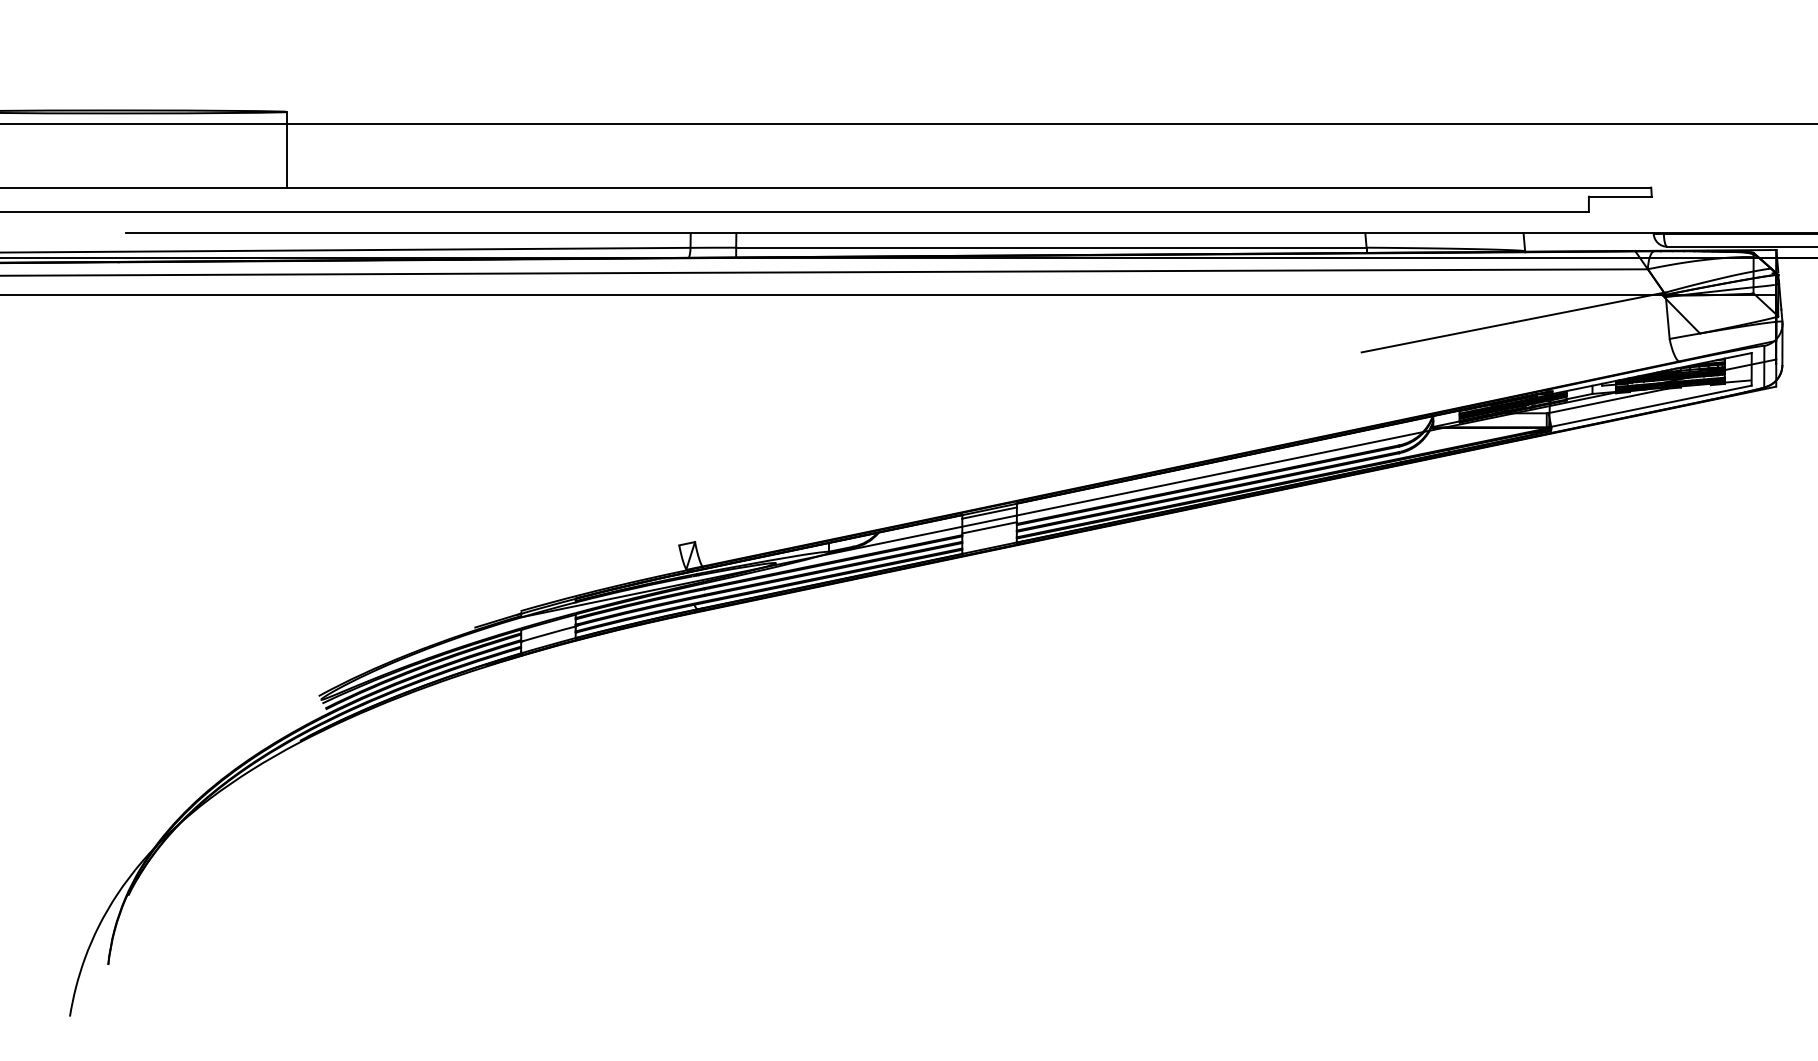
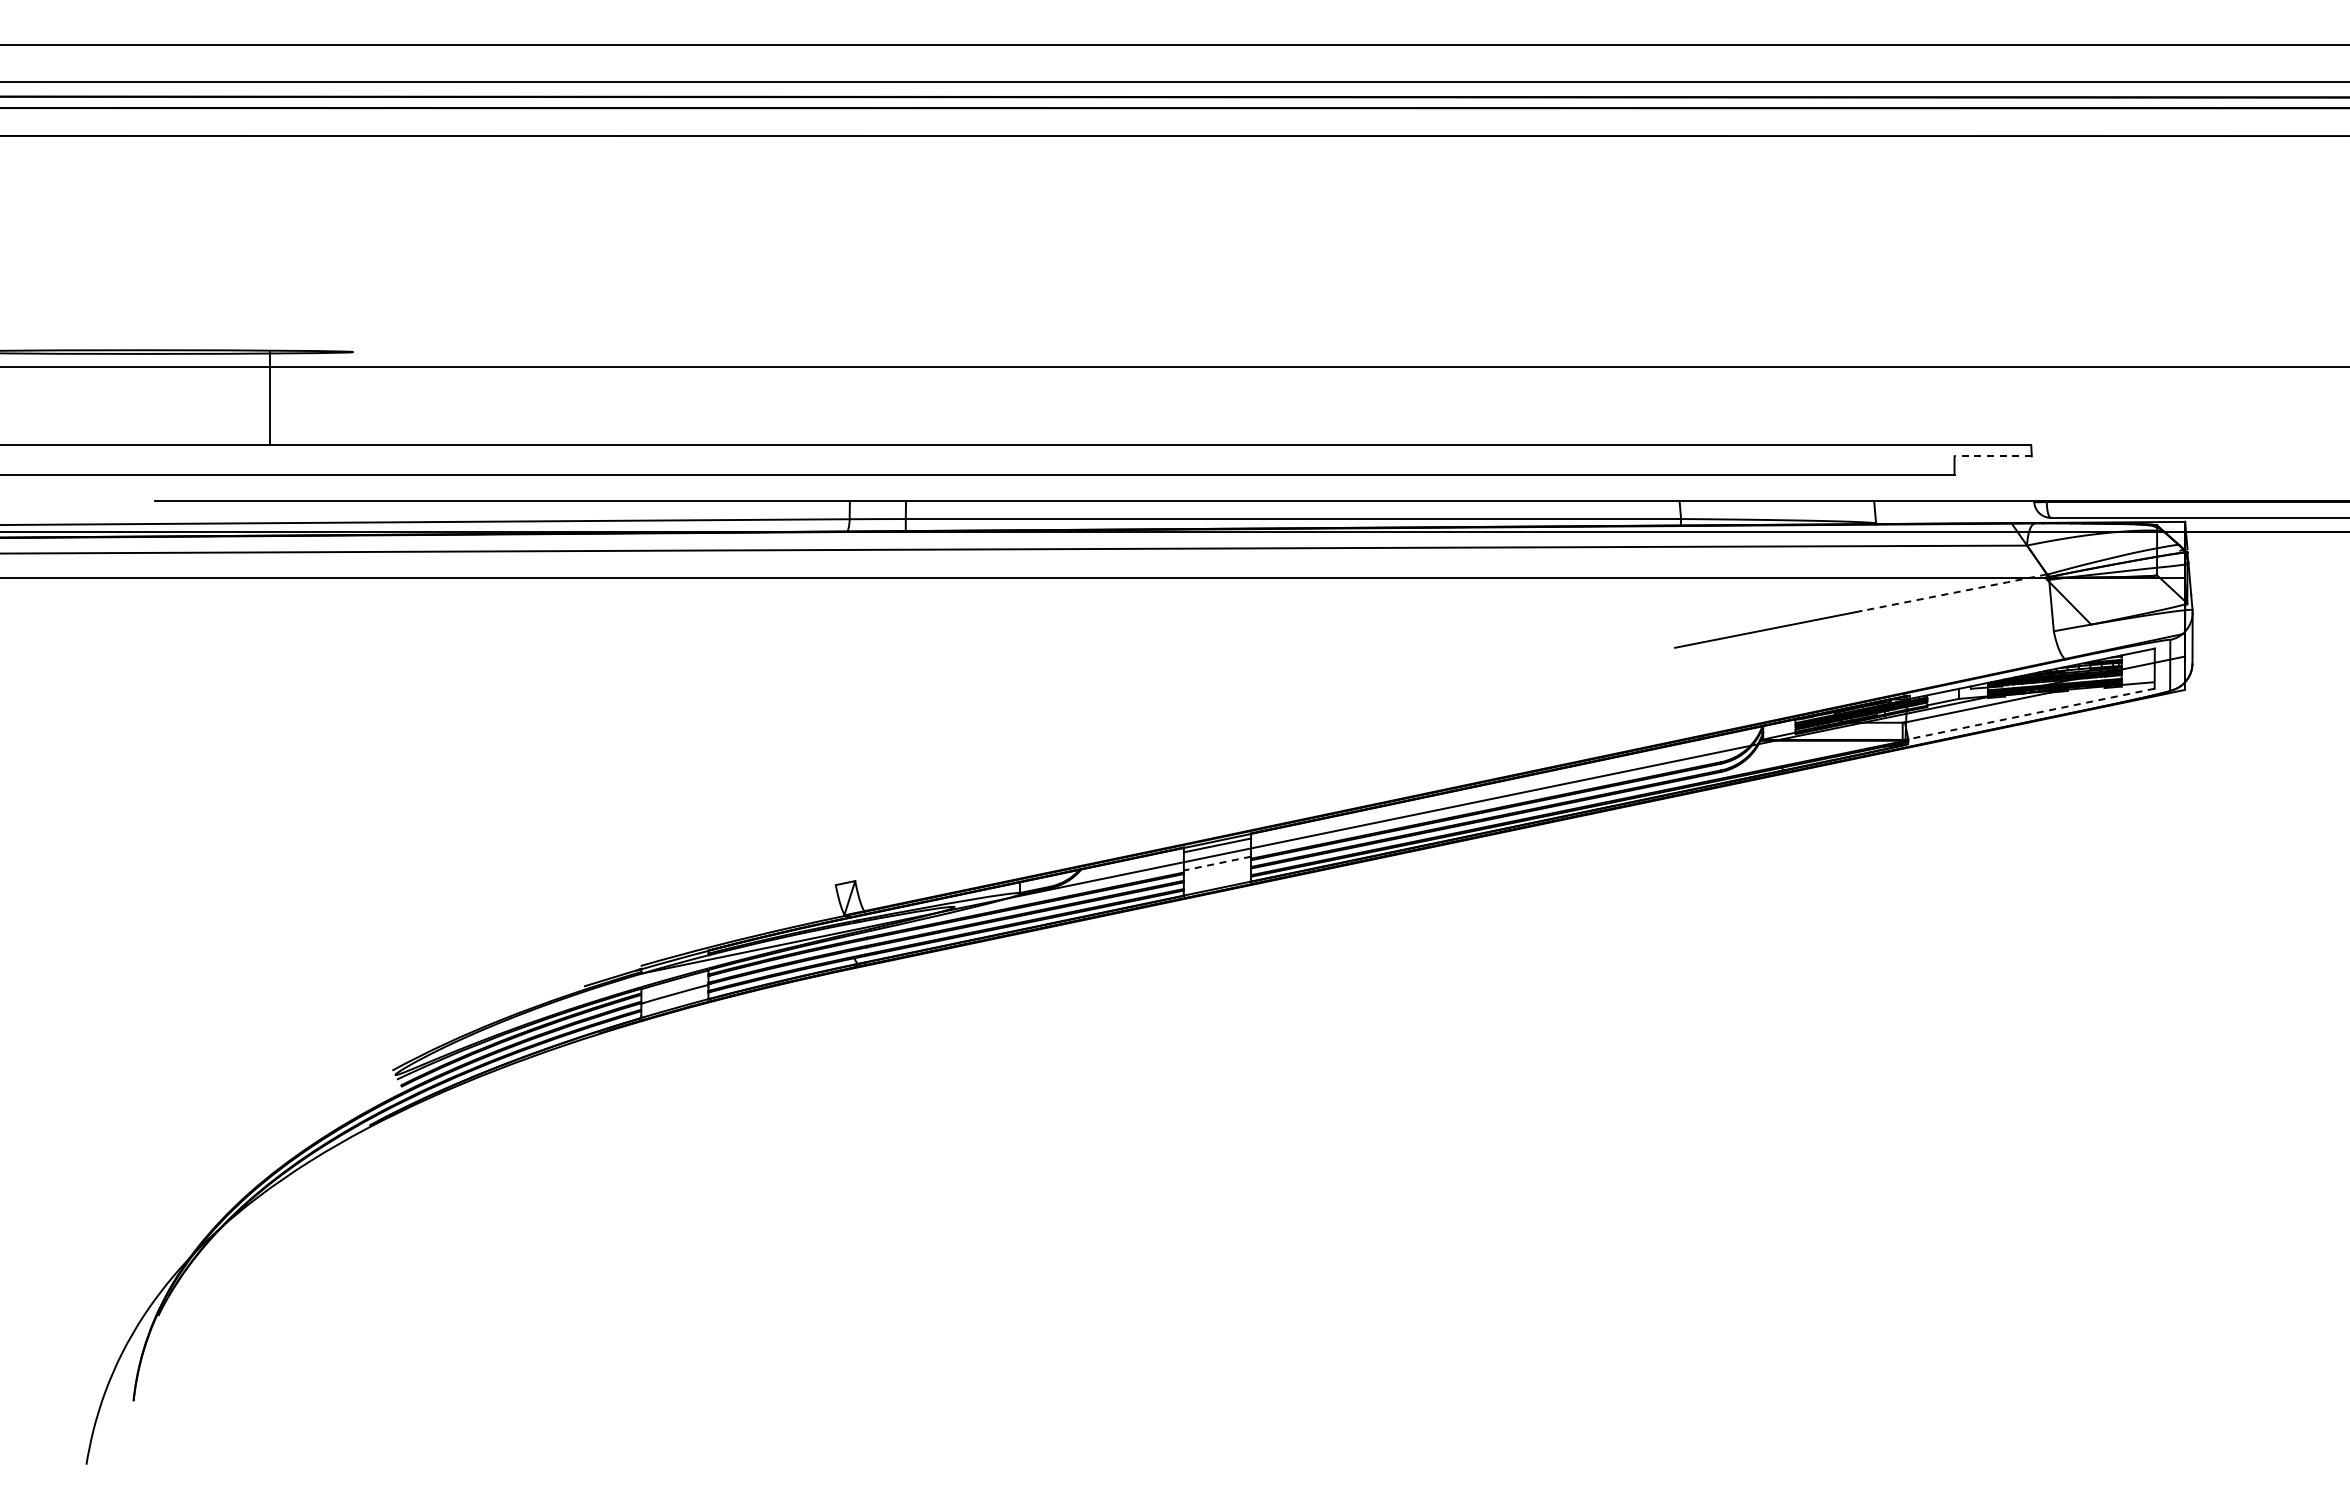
line: (287, 149) -> (270, 398), moved
line: (1620, 196) -> (1993, 456), solid -> dashed
line: (1589, 307) -> (1955, 592), solid -> dashed
line: (1651, 406) -> (2031, 714), solid -> dashed
line: (988, 527) -> (1216, 863), solid -> dashed

